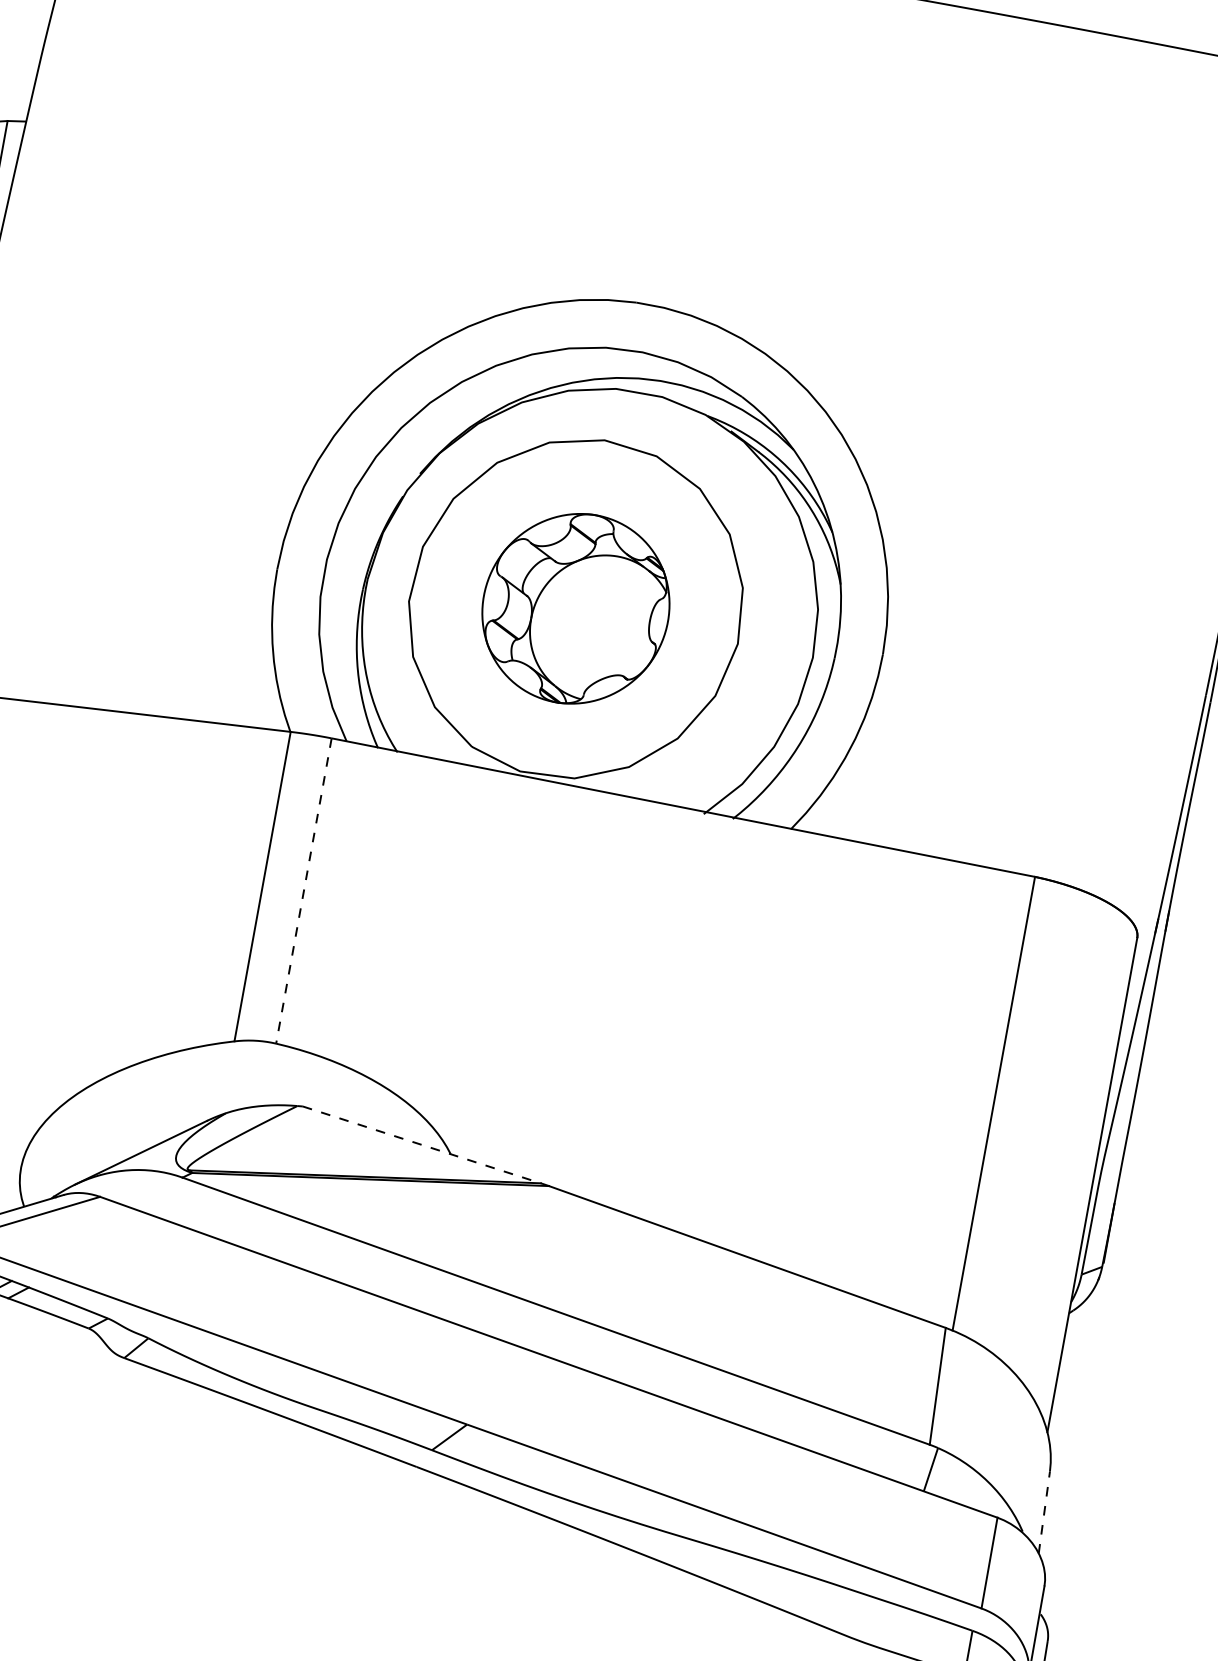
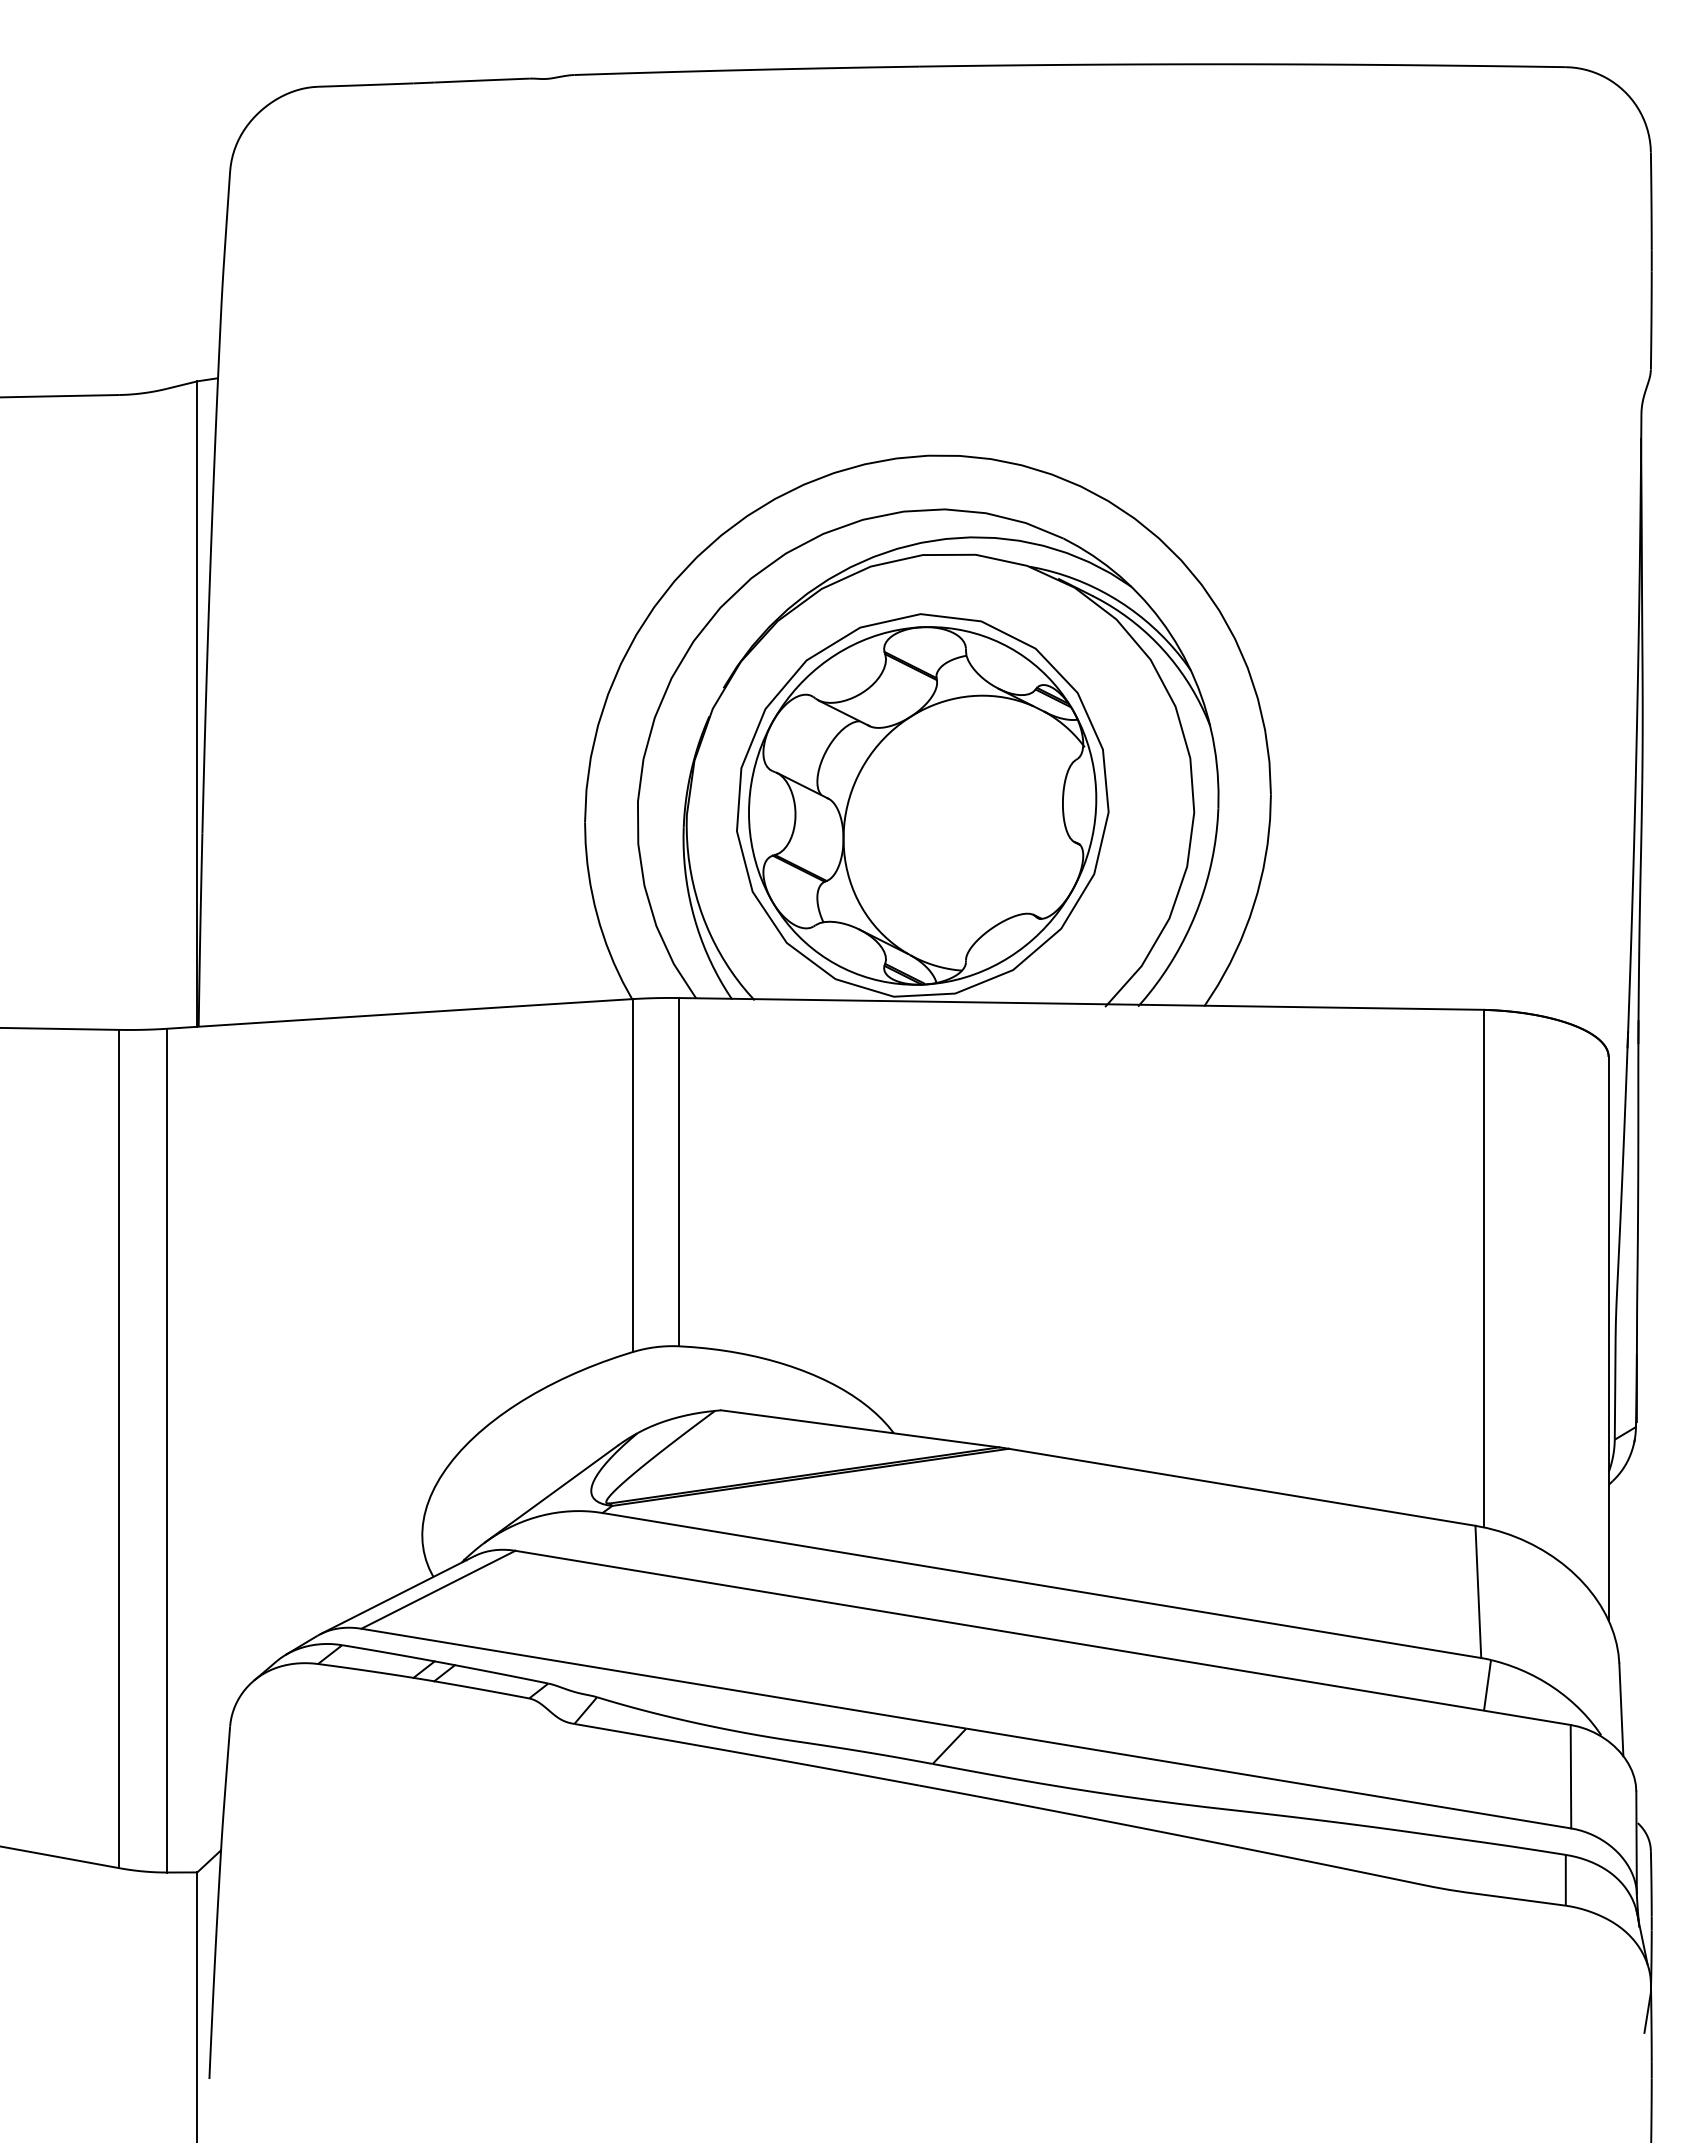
part: (575, 608) -> (922, 805), size x1.67
line: (304, 891) -> (679, 1172), dashed -> solid
line: (422, 1144) -> (860, 1428), dashed -> solid
line: (1044, 1512) -> (1621, 1709), dashed -> solid

